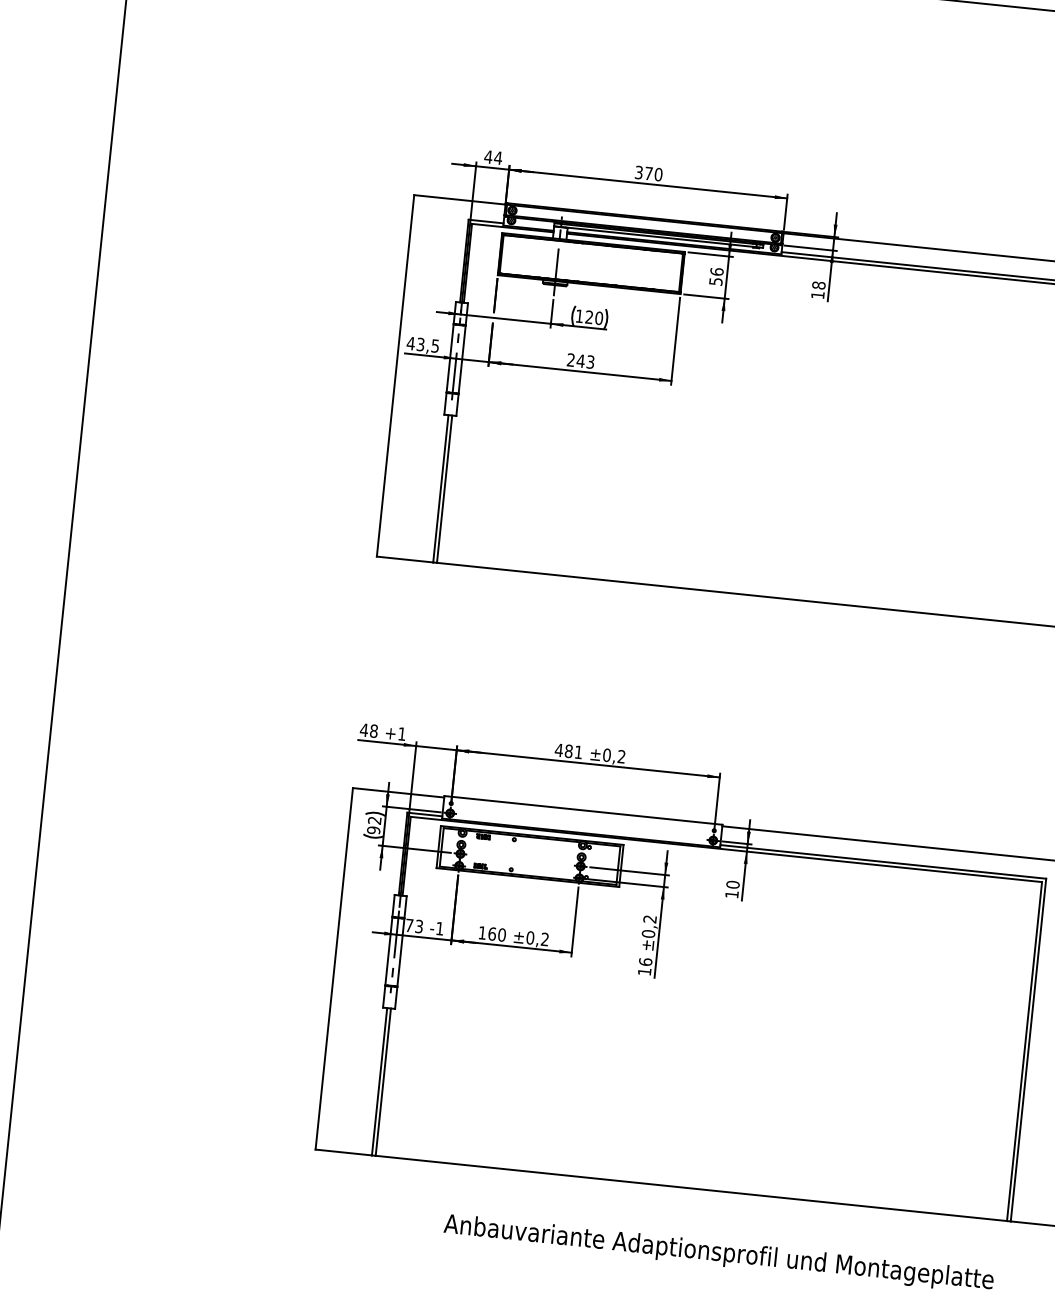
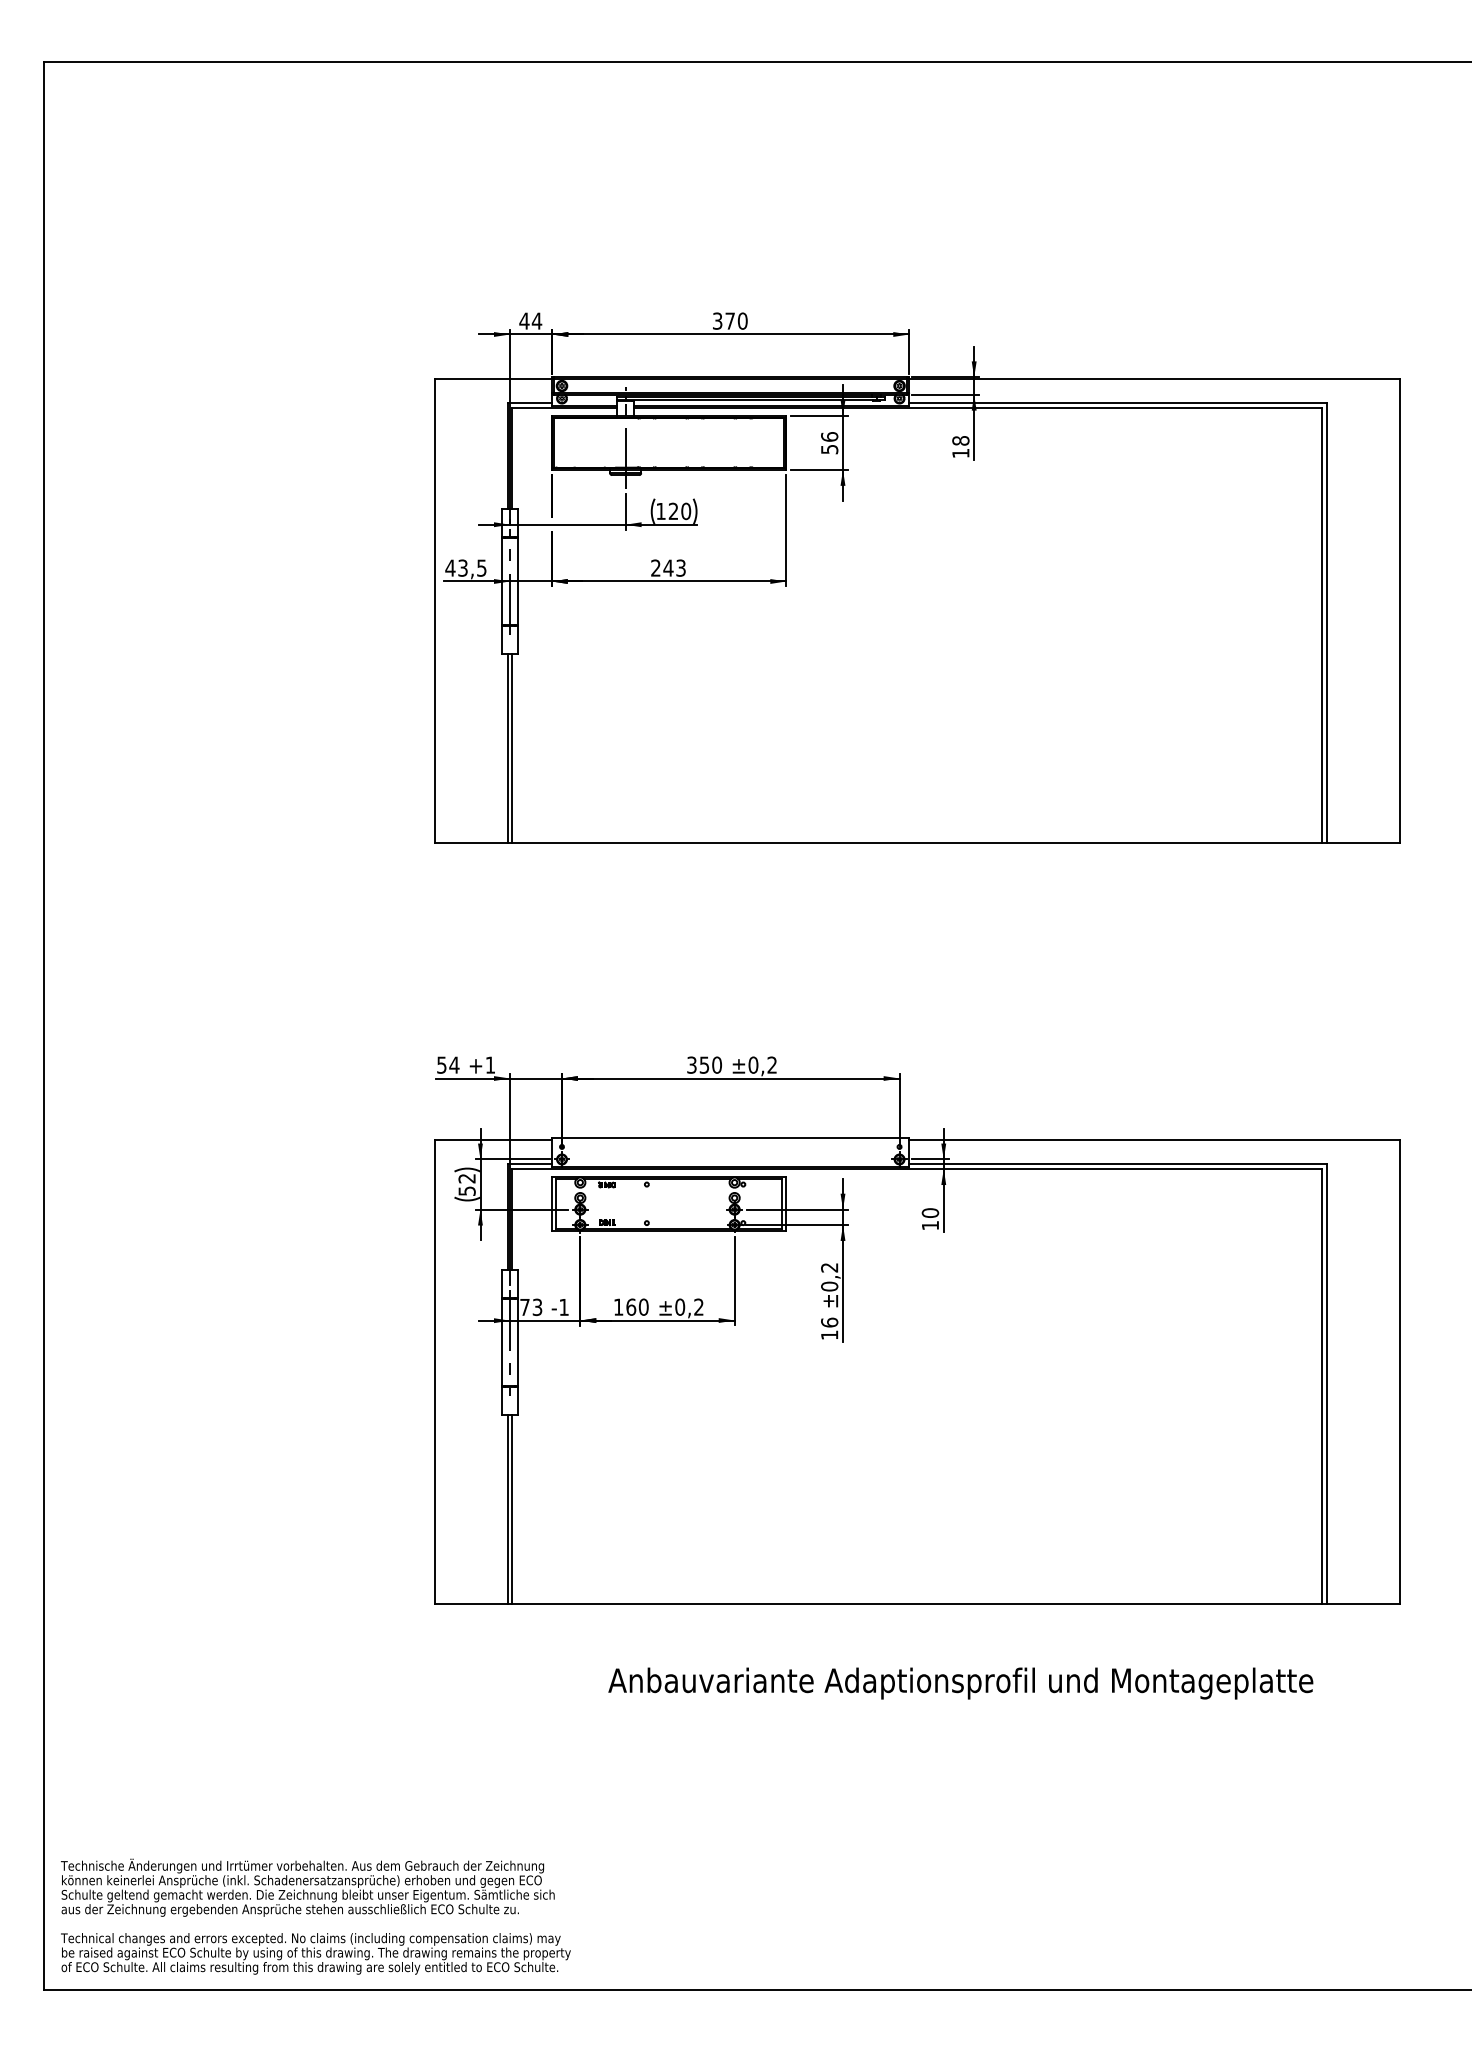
text: (368, 730) -> (447, 1064), 48 -> 54
text: (568, 750) -> (704, 1064), 481 -> 350
text: (373, 830) -> (466, 1191), 92 -> 52

